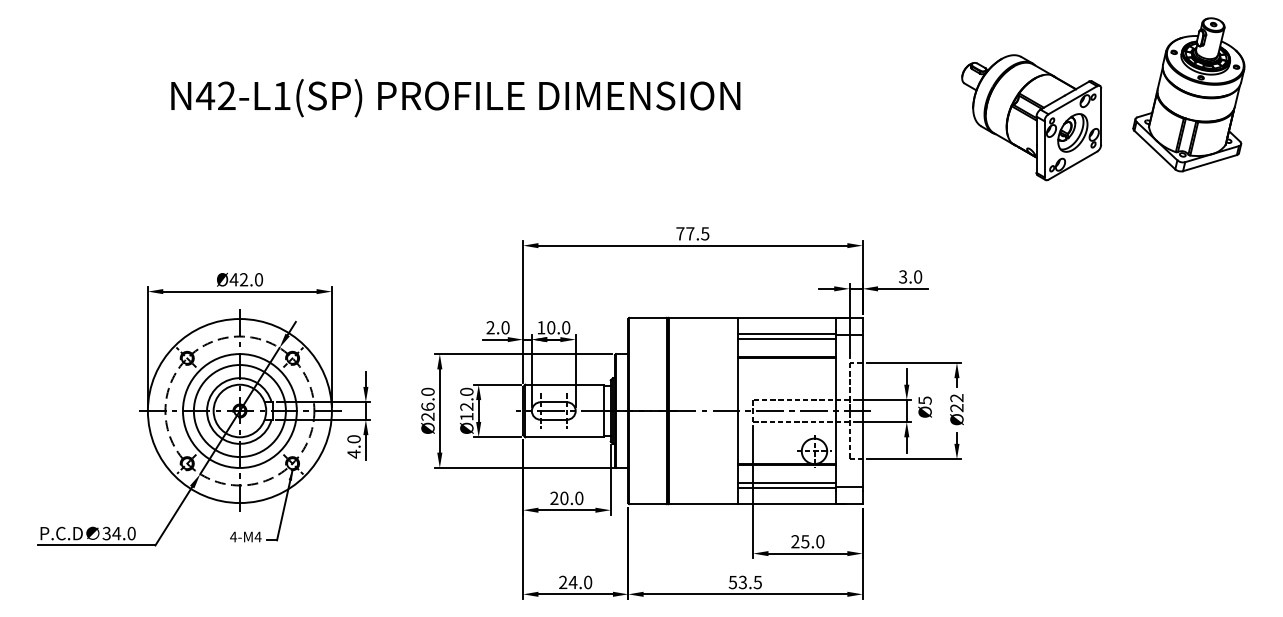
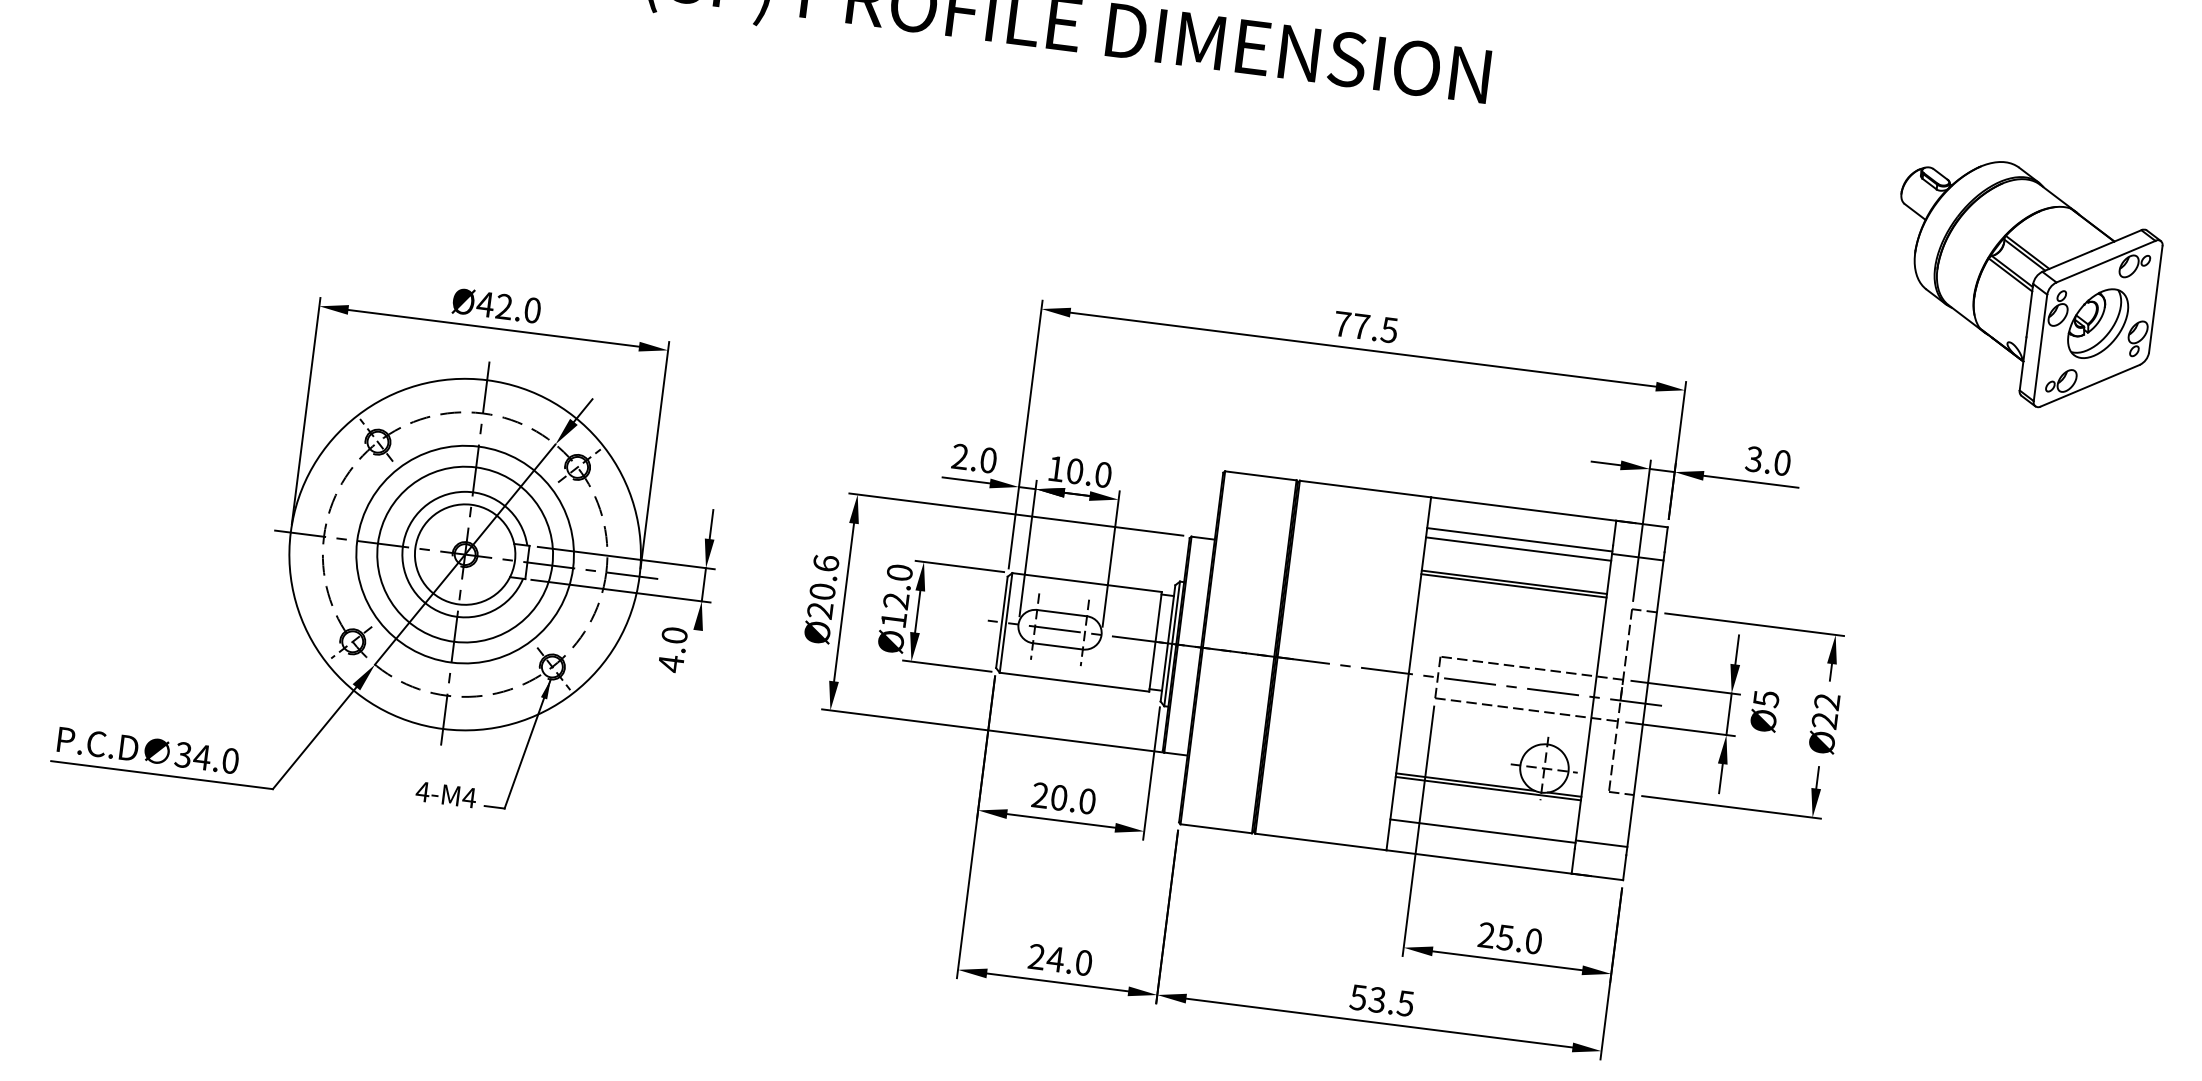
part: (1031, 117) -> (2023, 284), moved
text: (427, 398) -> (823, 575), Ø26.0 -> Ø20.6
line: (365, 447) -> (694, 653), removed
line: (786, 483) -> (1483, 822), removed

